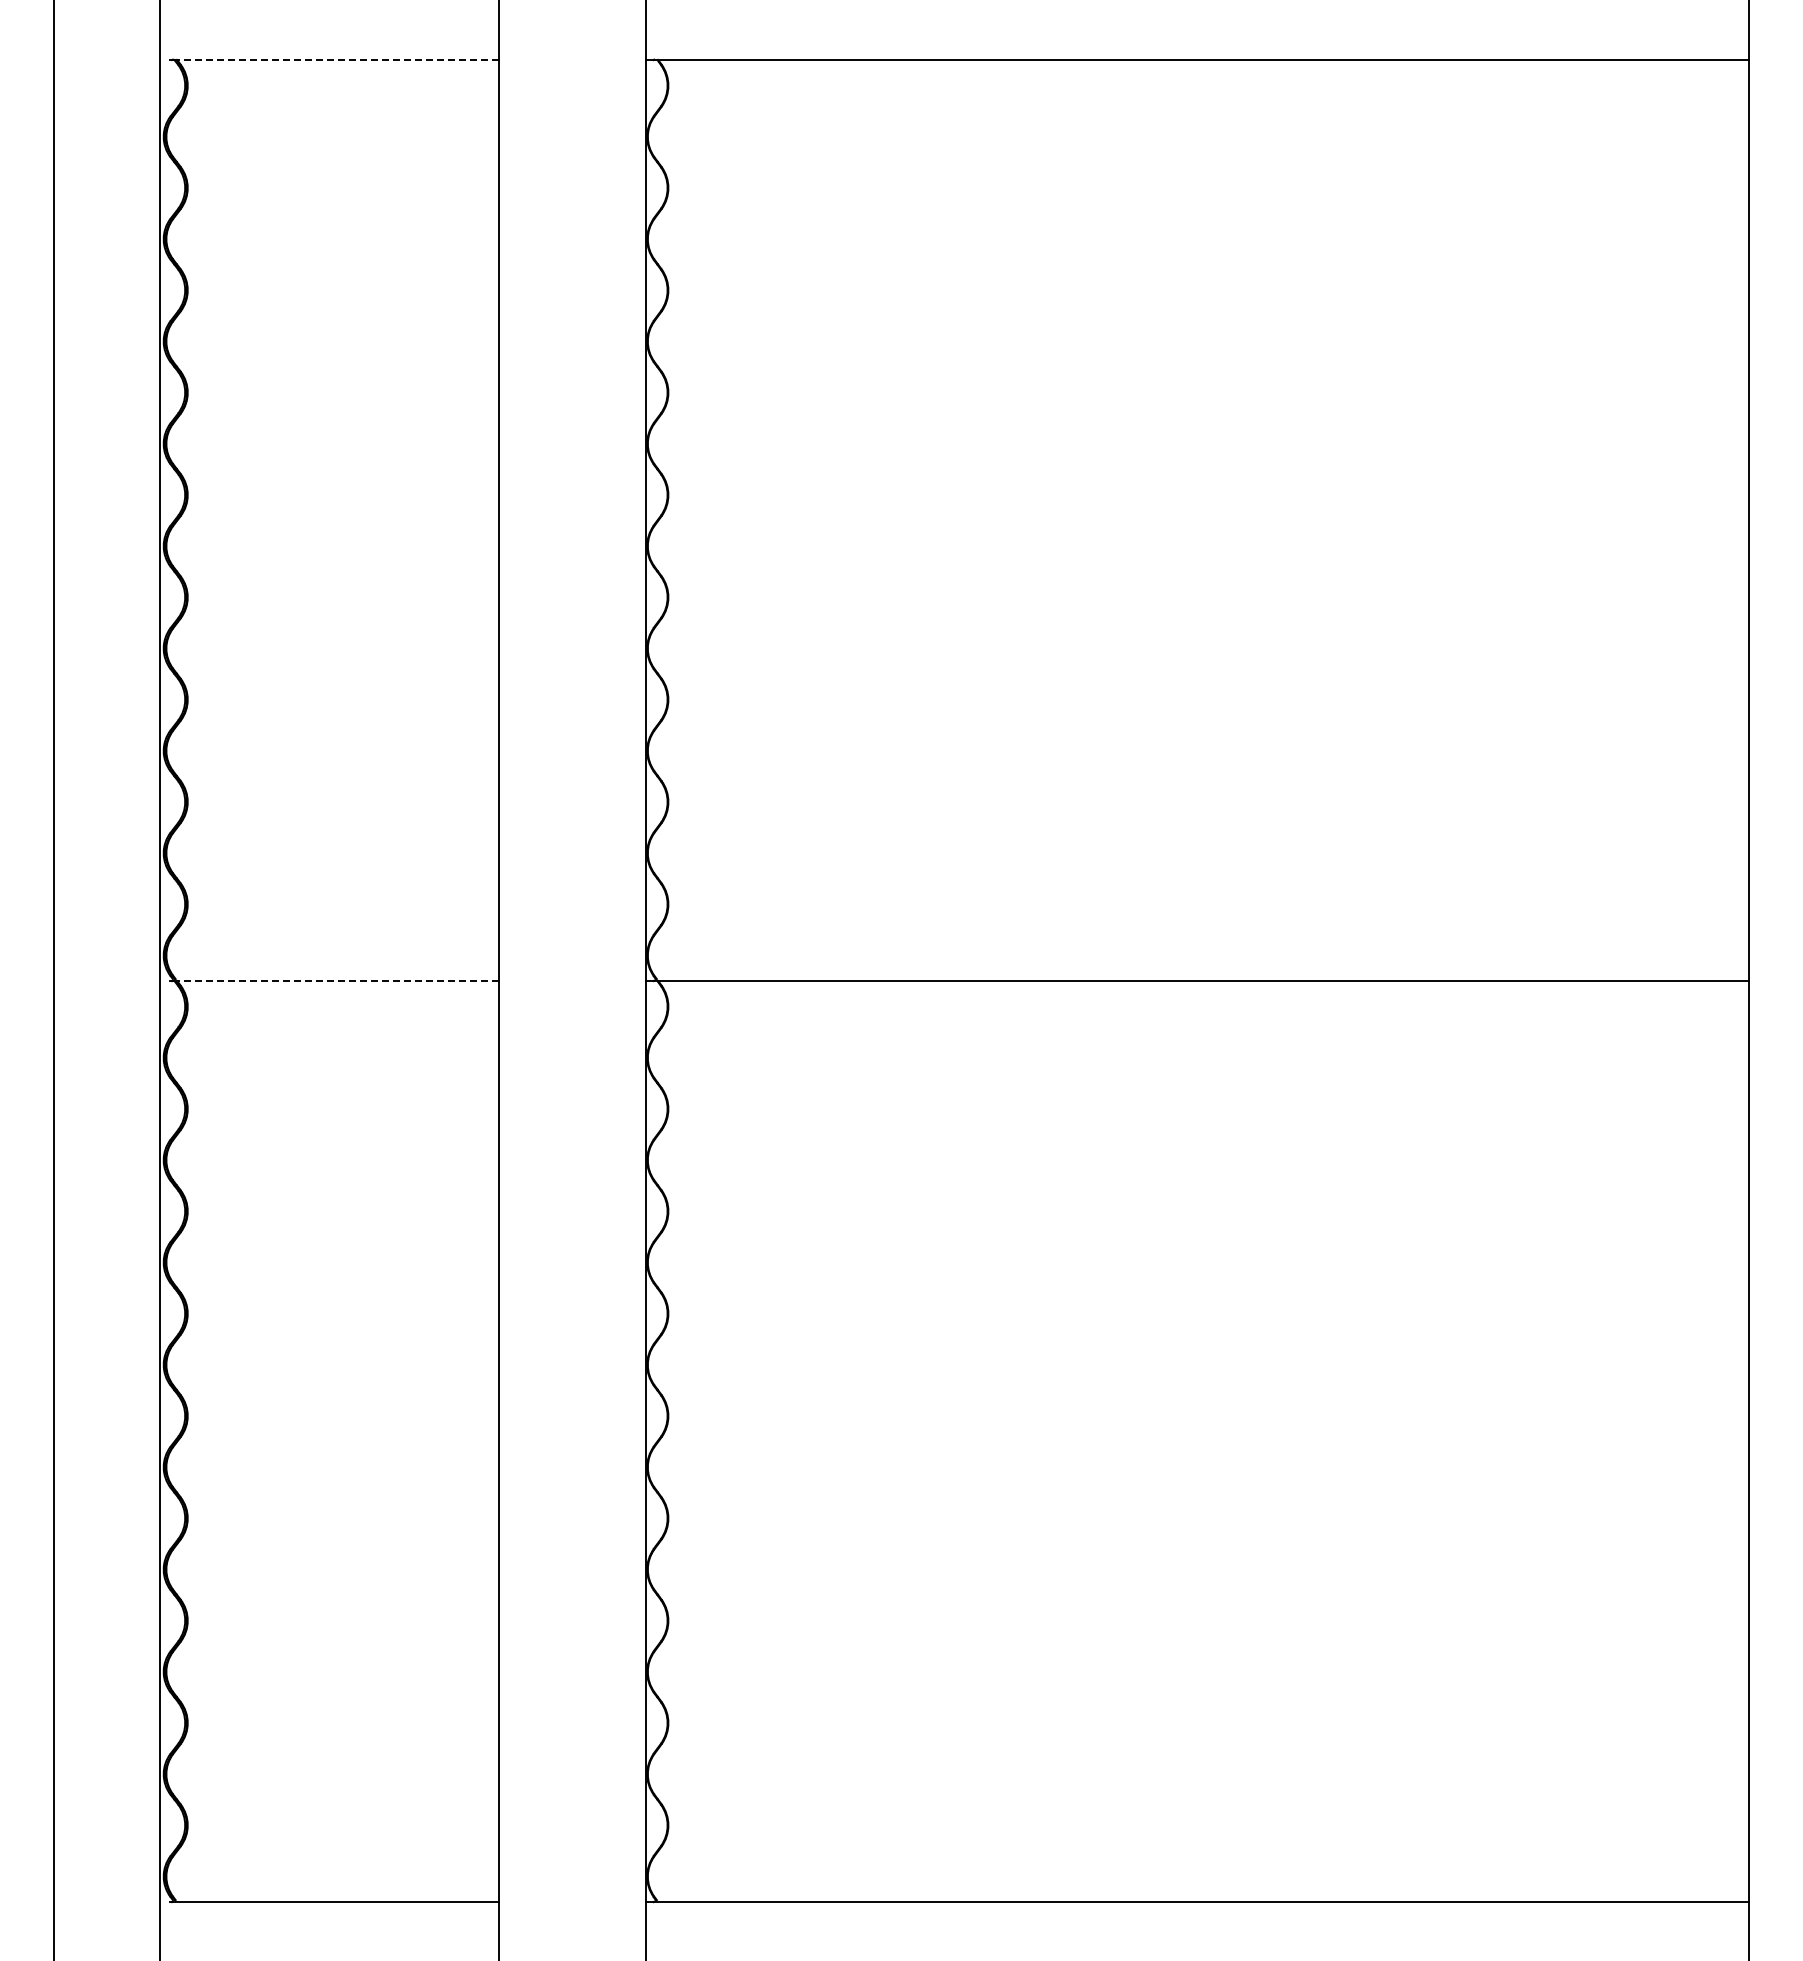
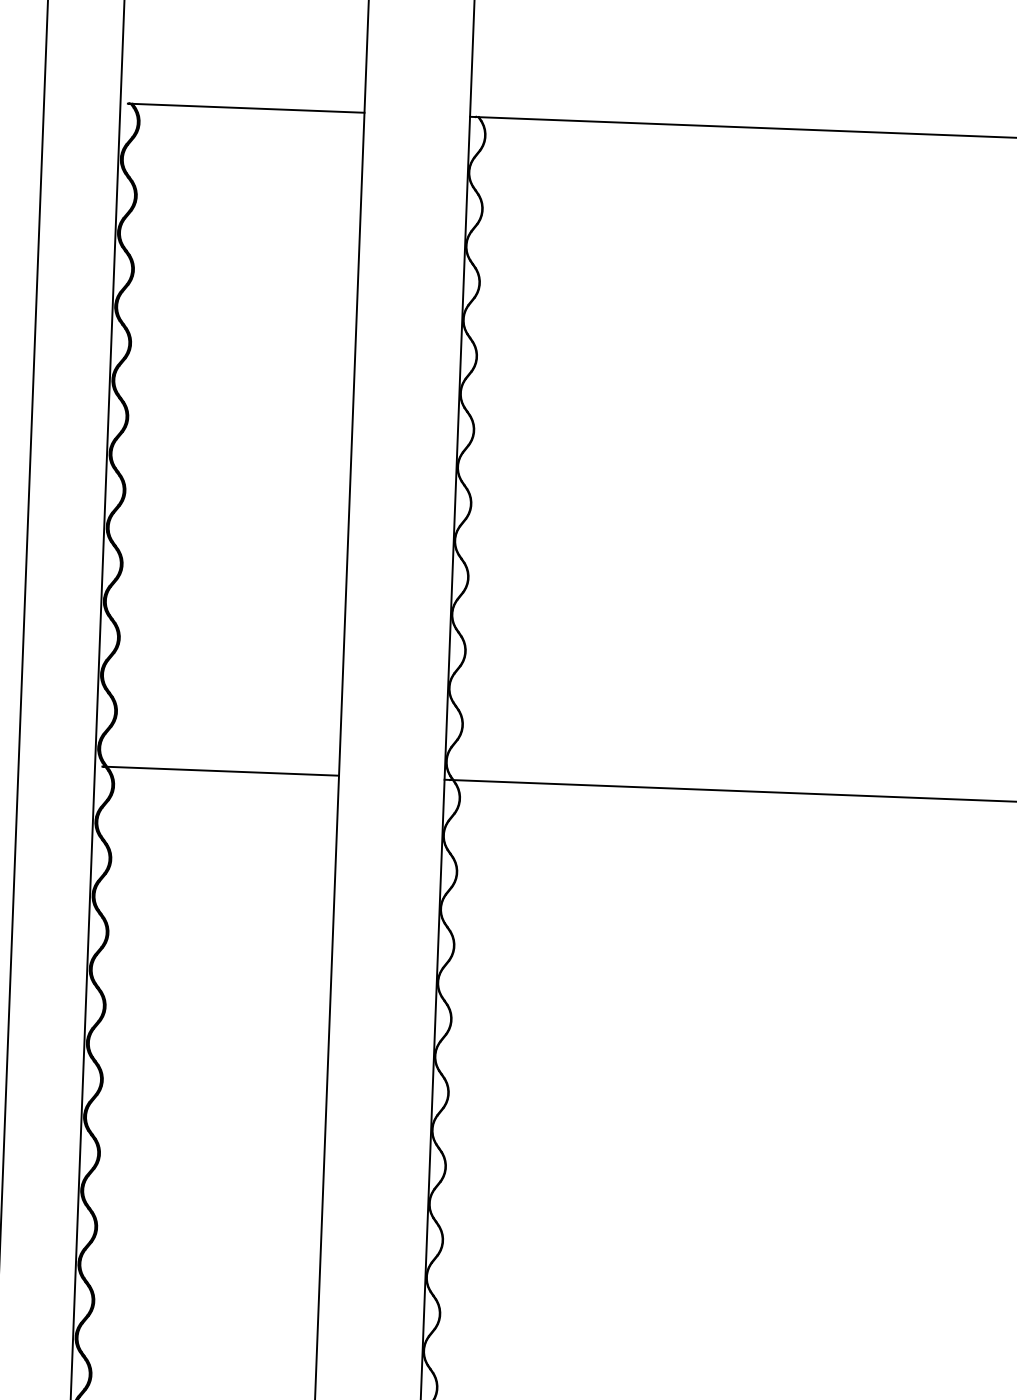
line: (336, 60) -> (247, 108), dashed -> solid
line: (336, 981) -> (221, 771), dashed -> solid

